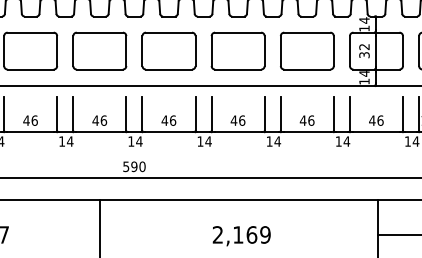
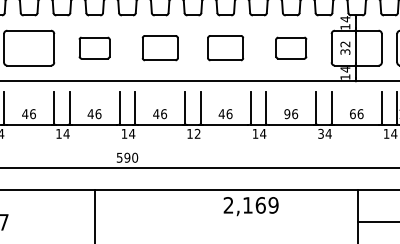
part: (99, 50) -> (94, 47), size x0.6
part: (169, 50) -> (160, 47), size x0.7
part: (237, 50) -> (225, 47), size x0.7
part: (307, 50) -> (291, 47), size x0.6
text: (303, 121) -> (287, 114), 46 -> 96
text: (371, 121) -> (352, 114), 46 -> 66
text: (208, 141) -> (197, 133), 14 -> 12
text: (338, 141) -> (320, 133), 14 -> 34
text: (241, 236) -> (250, 206), moved

